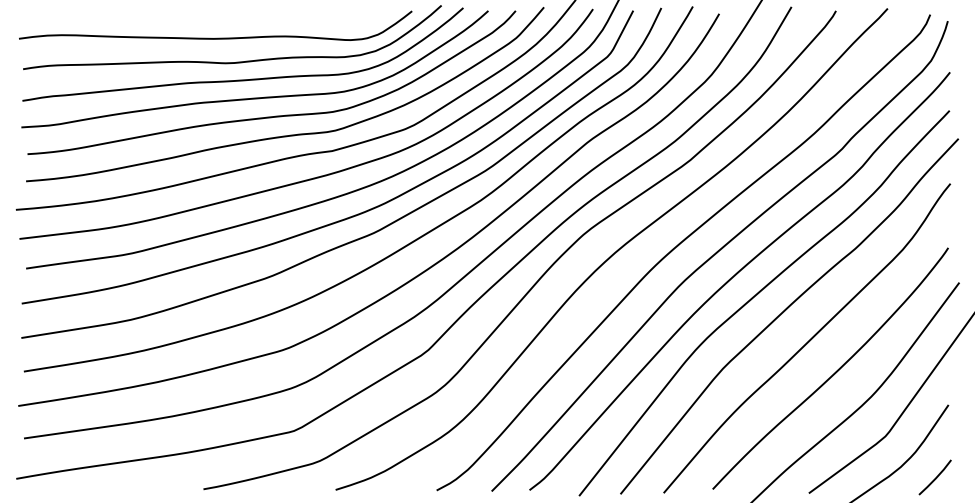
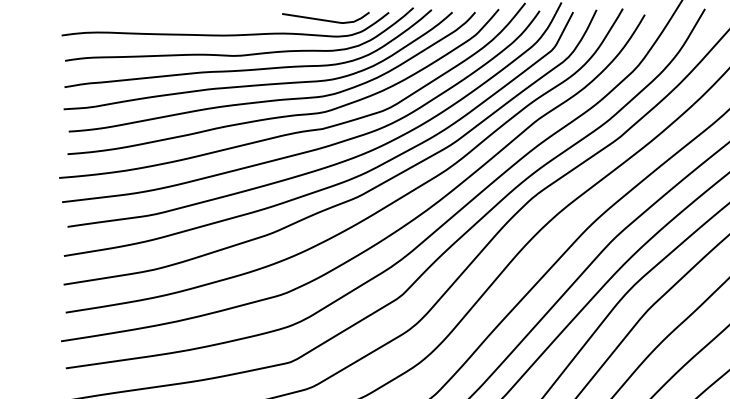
curve: (335, 19) -> (325, 19), added

